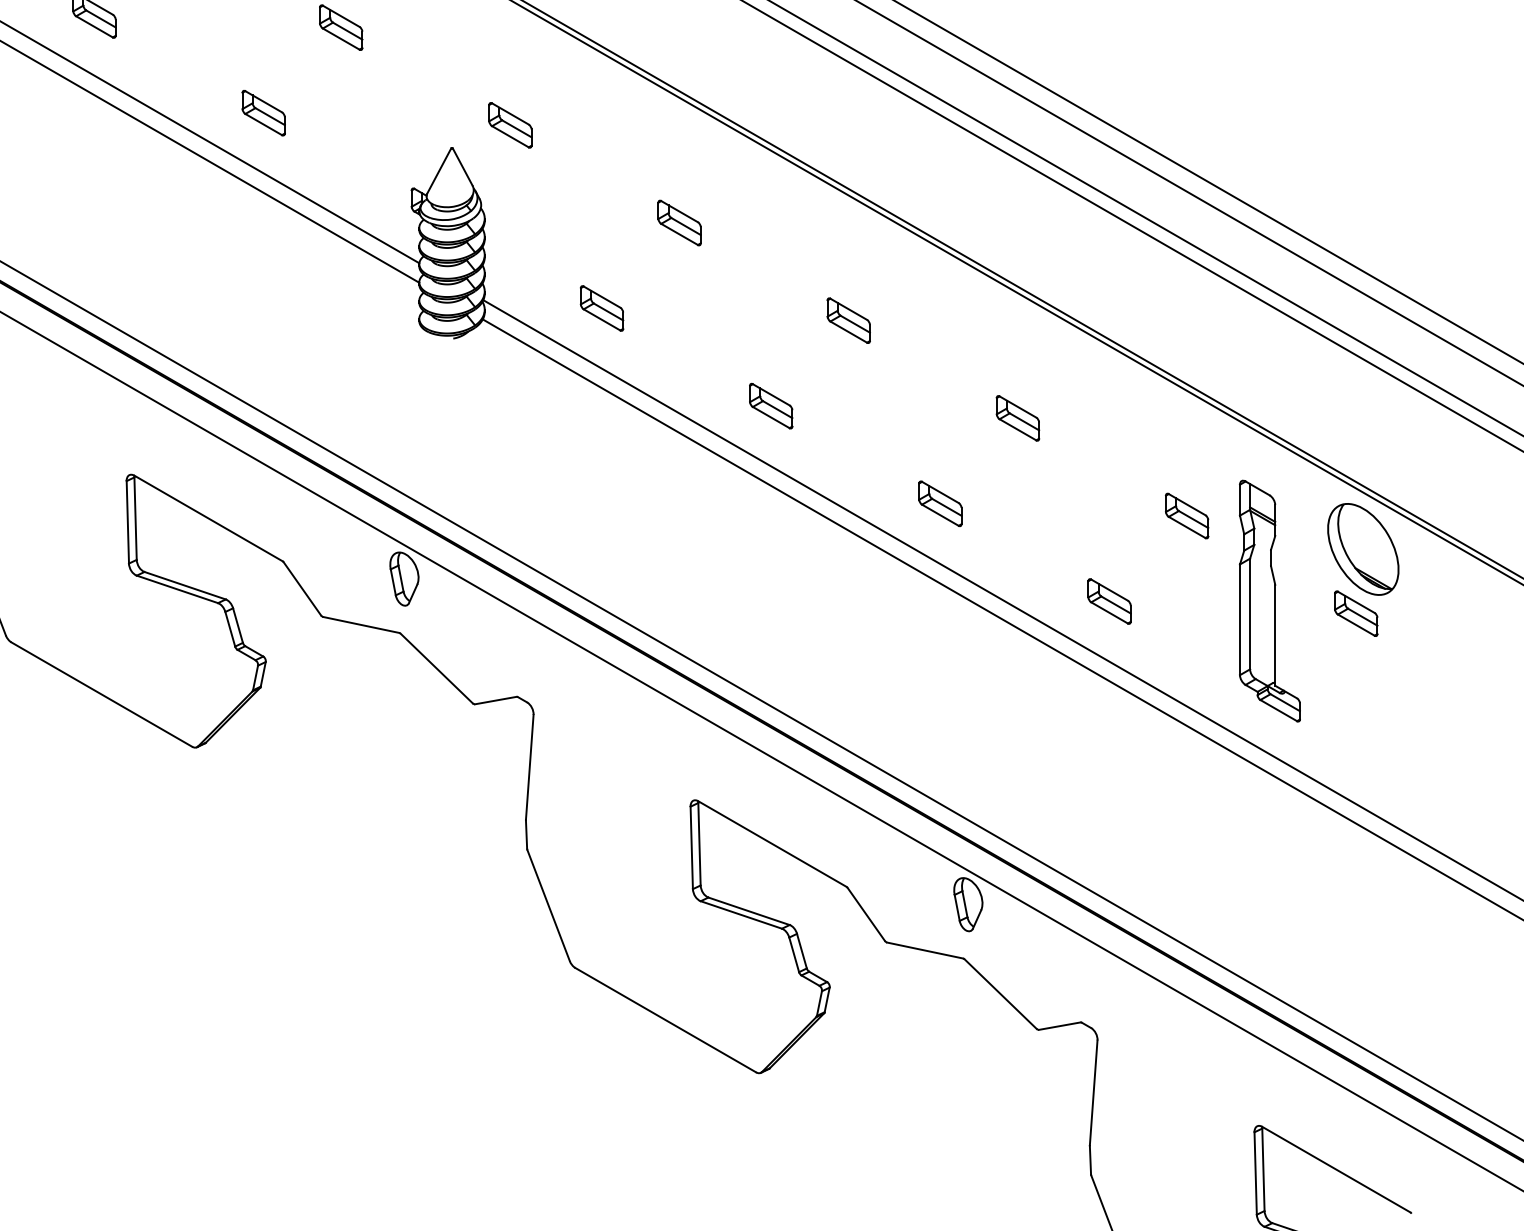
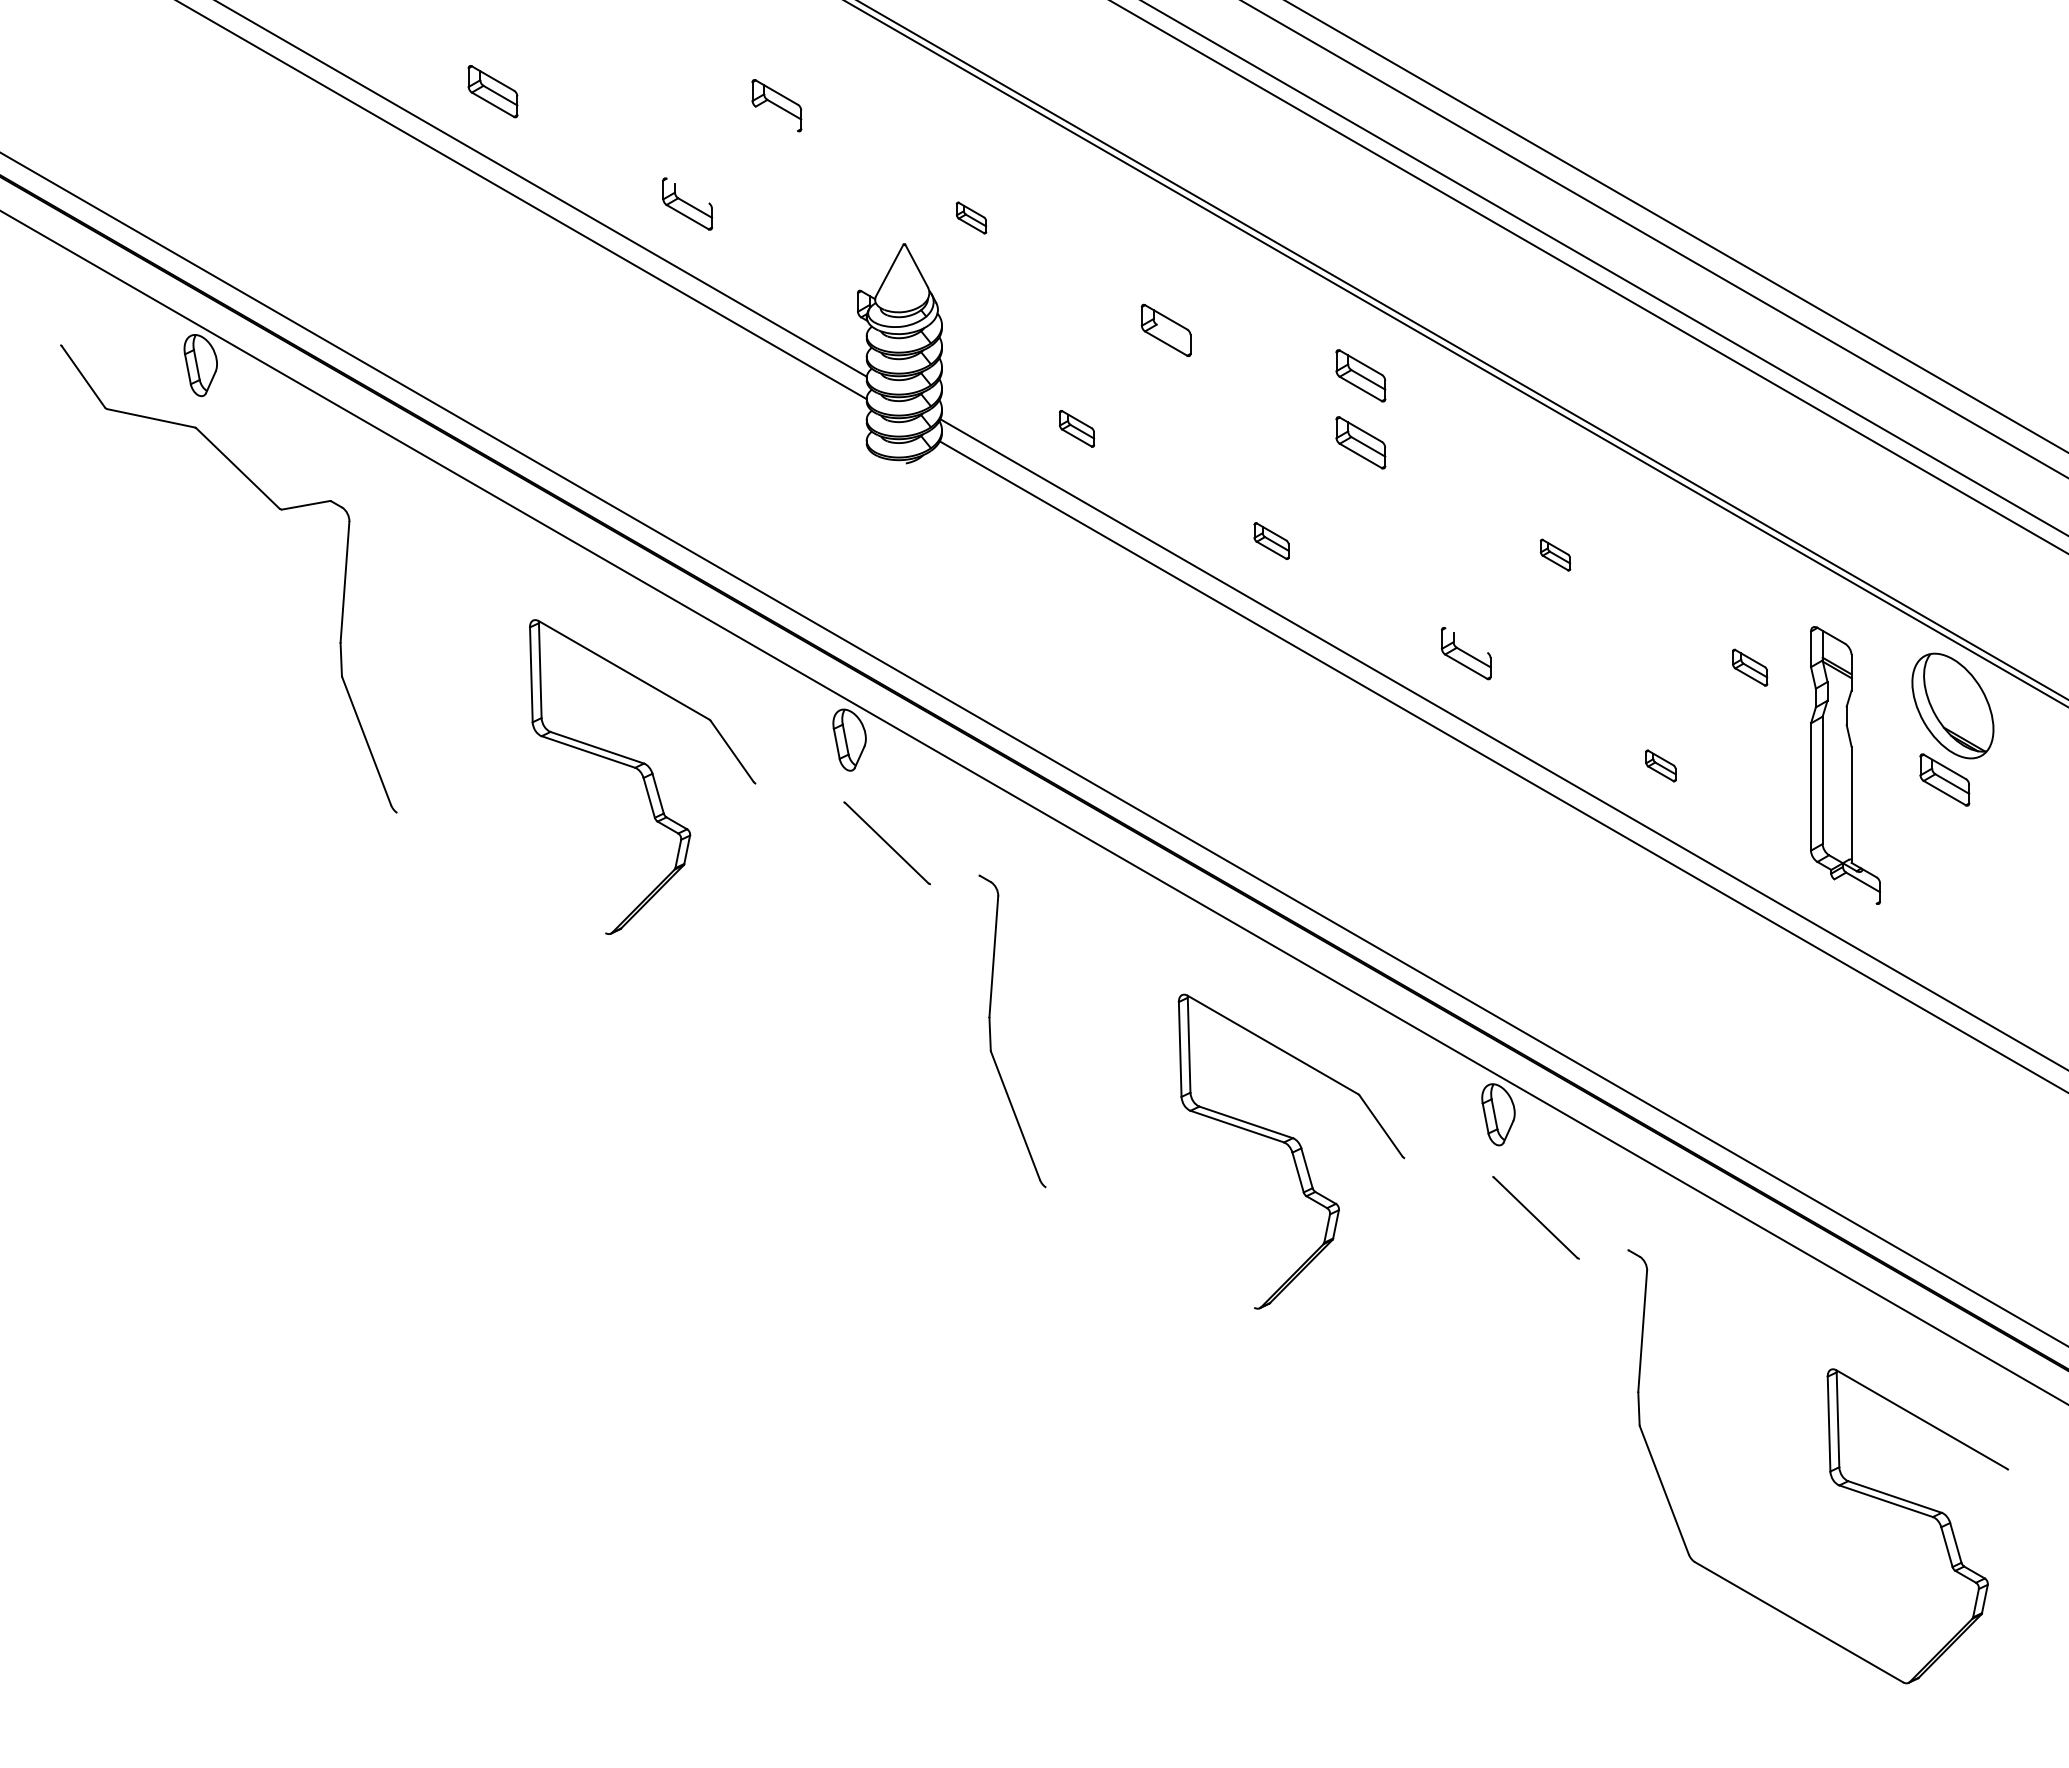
line: (340, 38) -> (776, 118), removed
line: (263, 101) -> (687, 190), removed
part: (510, 124) -> (971, 217), size x0.6
line: (685, 226) -> (1173, 334), removed
part: (848, 262) -> (1360, 375), added
part: (601, 308) -> (1076, 428), size x0.7
part: (771, 405) -> (1271, 540), size x0.7
part: (1017, 417) -> (1555, 554), size x0.6
line: (940, 492) -> (1466, 640), removed
part: (1186, 515) -> (1749, 667), size x0.7
part: (1109, 601) -> (1660, 765), size x0.6
line: (360, 624) -> (799, 792), removed
line: (101, 694) -> (501, 872), removed
line: (495, 700) -> (954, 879), removed
line: (1278, 710) -> (1855, 891), removed
line: (924, 950) -> (1448, 1167), removed
line: (665, 1020) -> (1150, 1247), removed
line: (1059, 1026) -> (1603, 1254), removed

